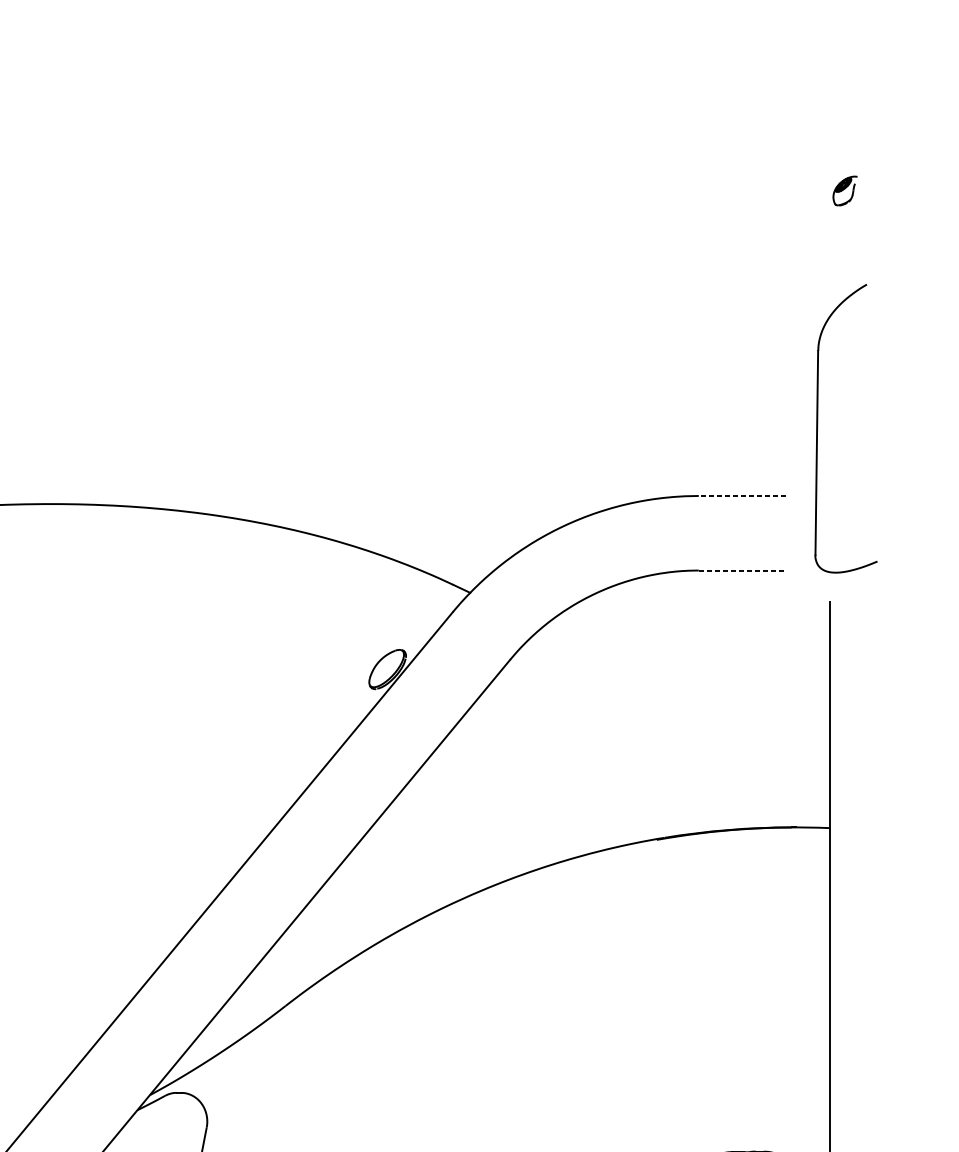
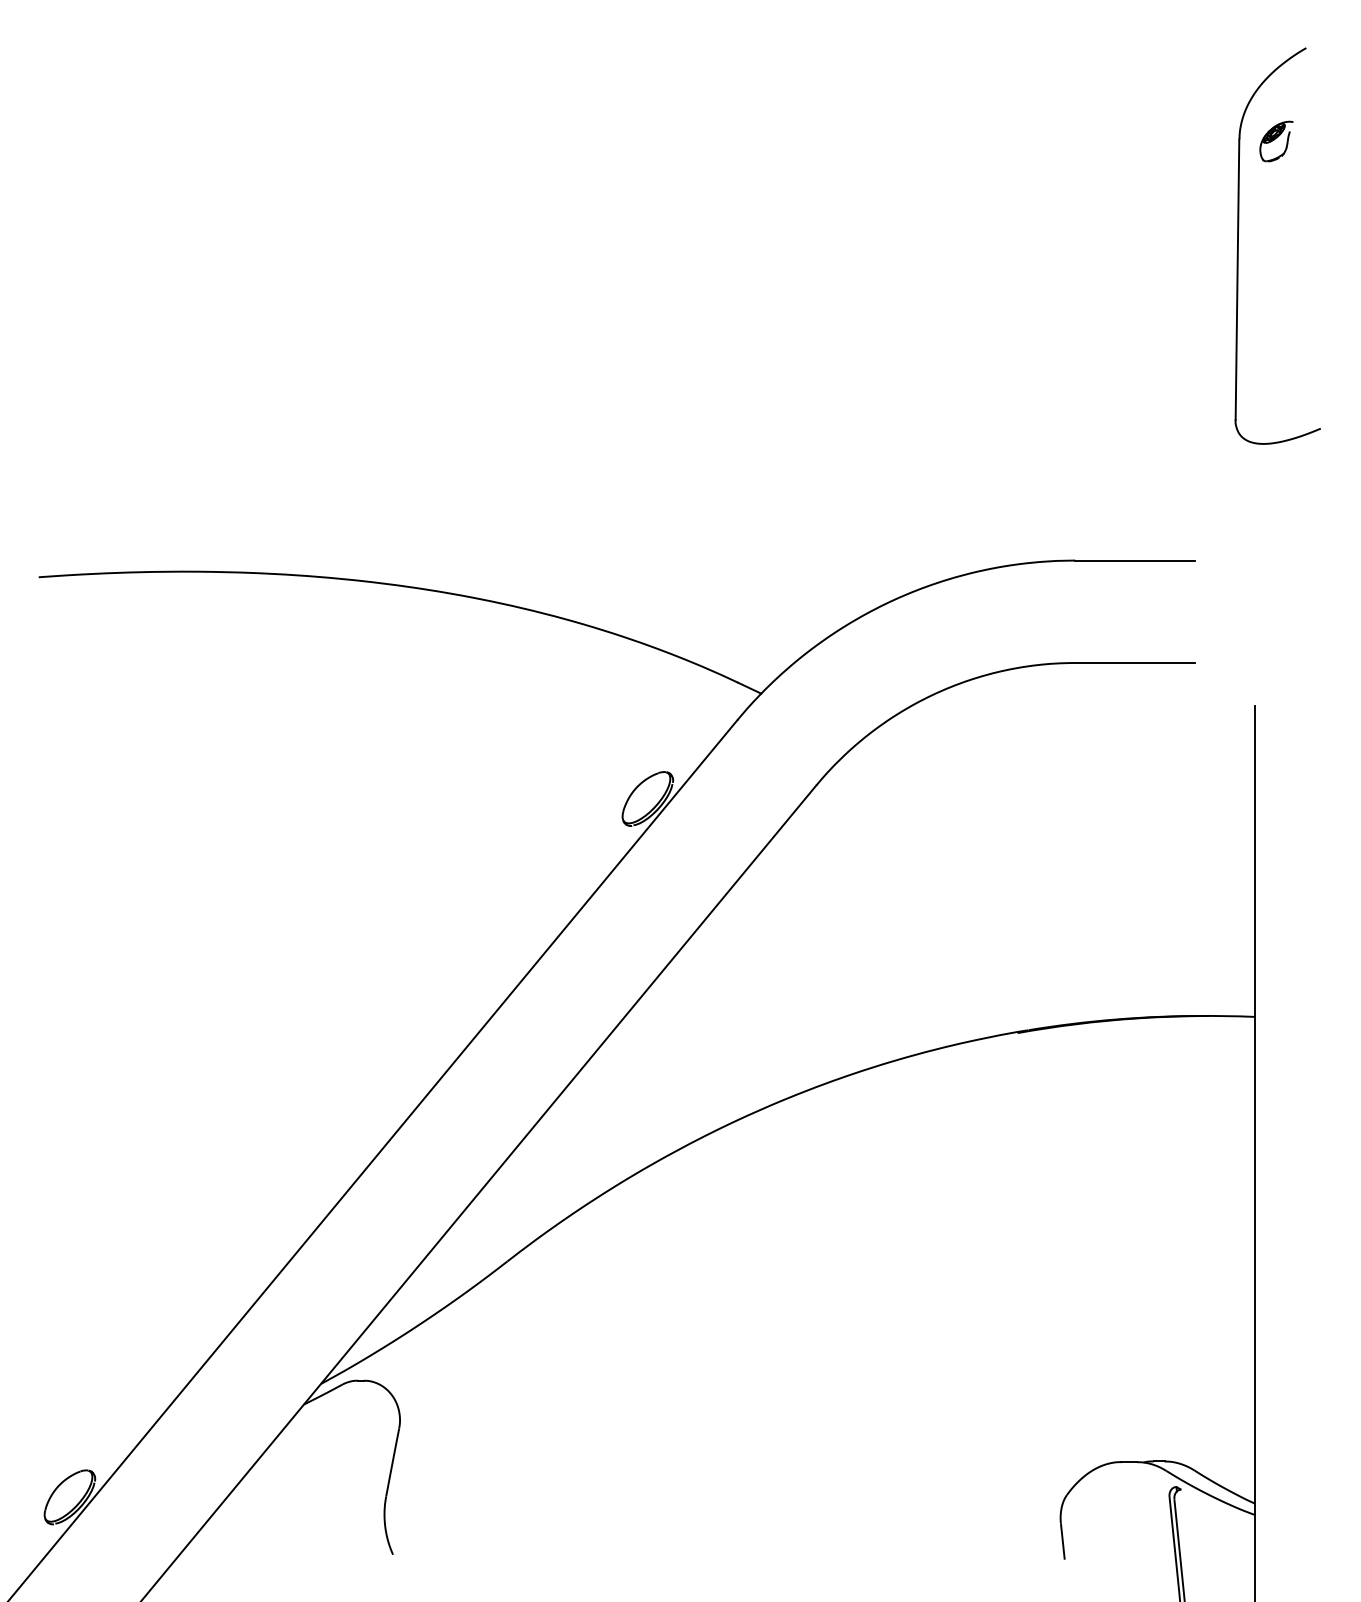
part: (817, 428) -> (1238, 245), moved
line: (742, 495) -> (1135, 560), dashed -> solid
line: (742, 570) -> (1135, 662), dashed -> solid

